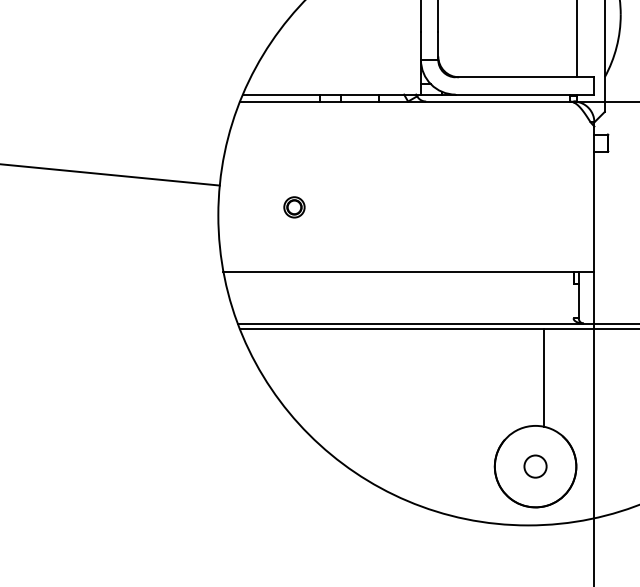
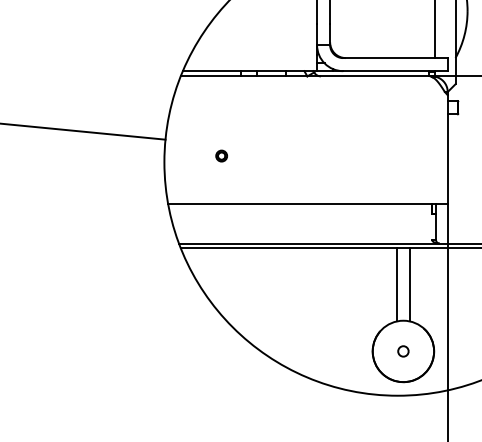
part: (294, 206) -> (221, 155), size x0.71
line: (526, 377) -> (396, 284), added
circle: (535, 466) -> (403, 351), size x0.62

